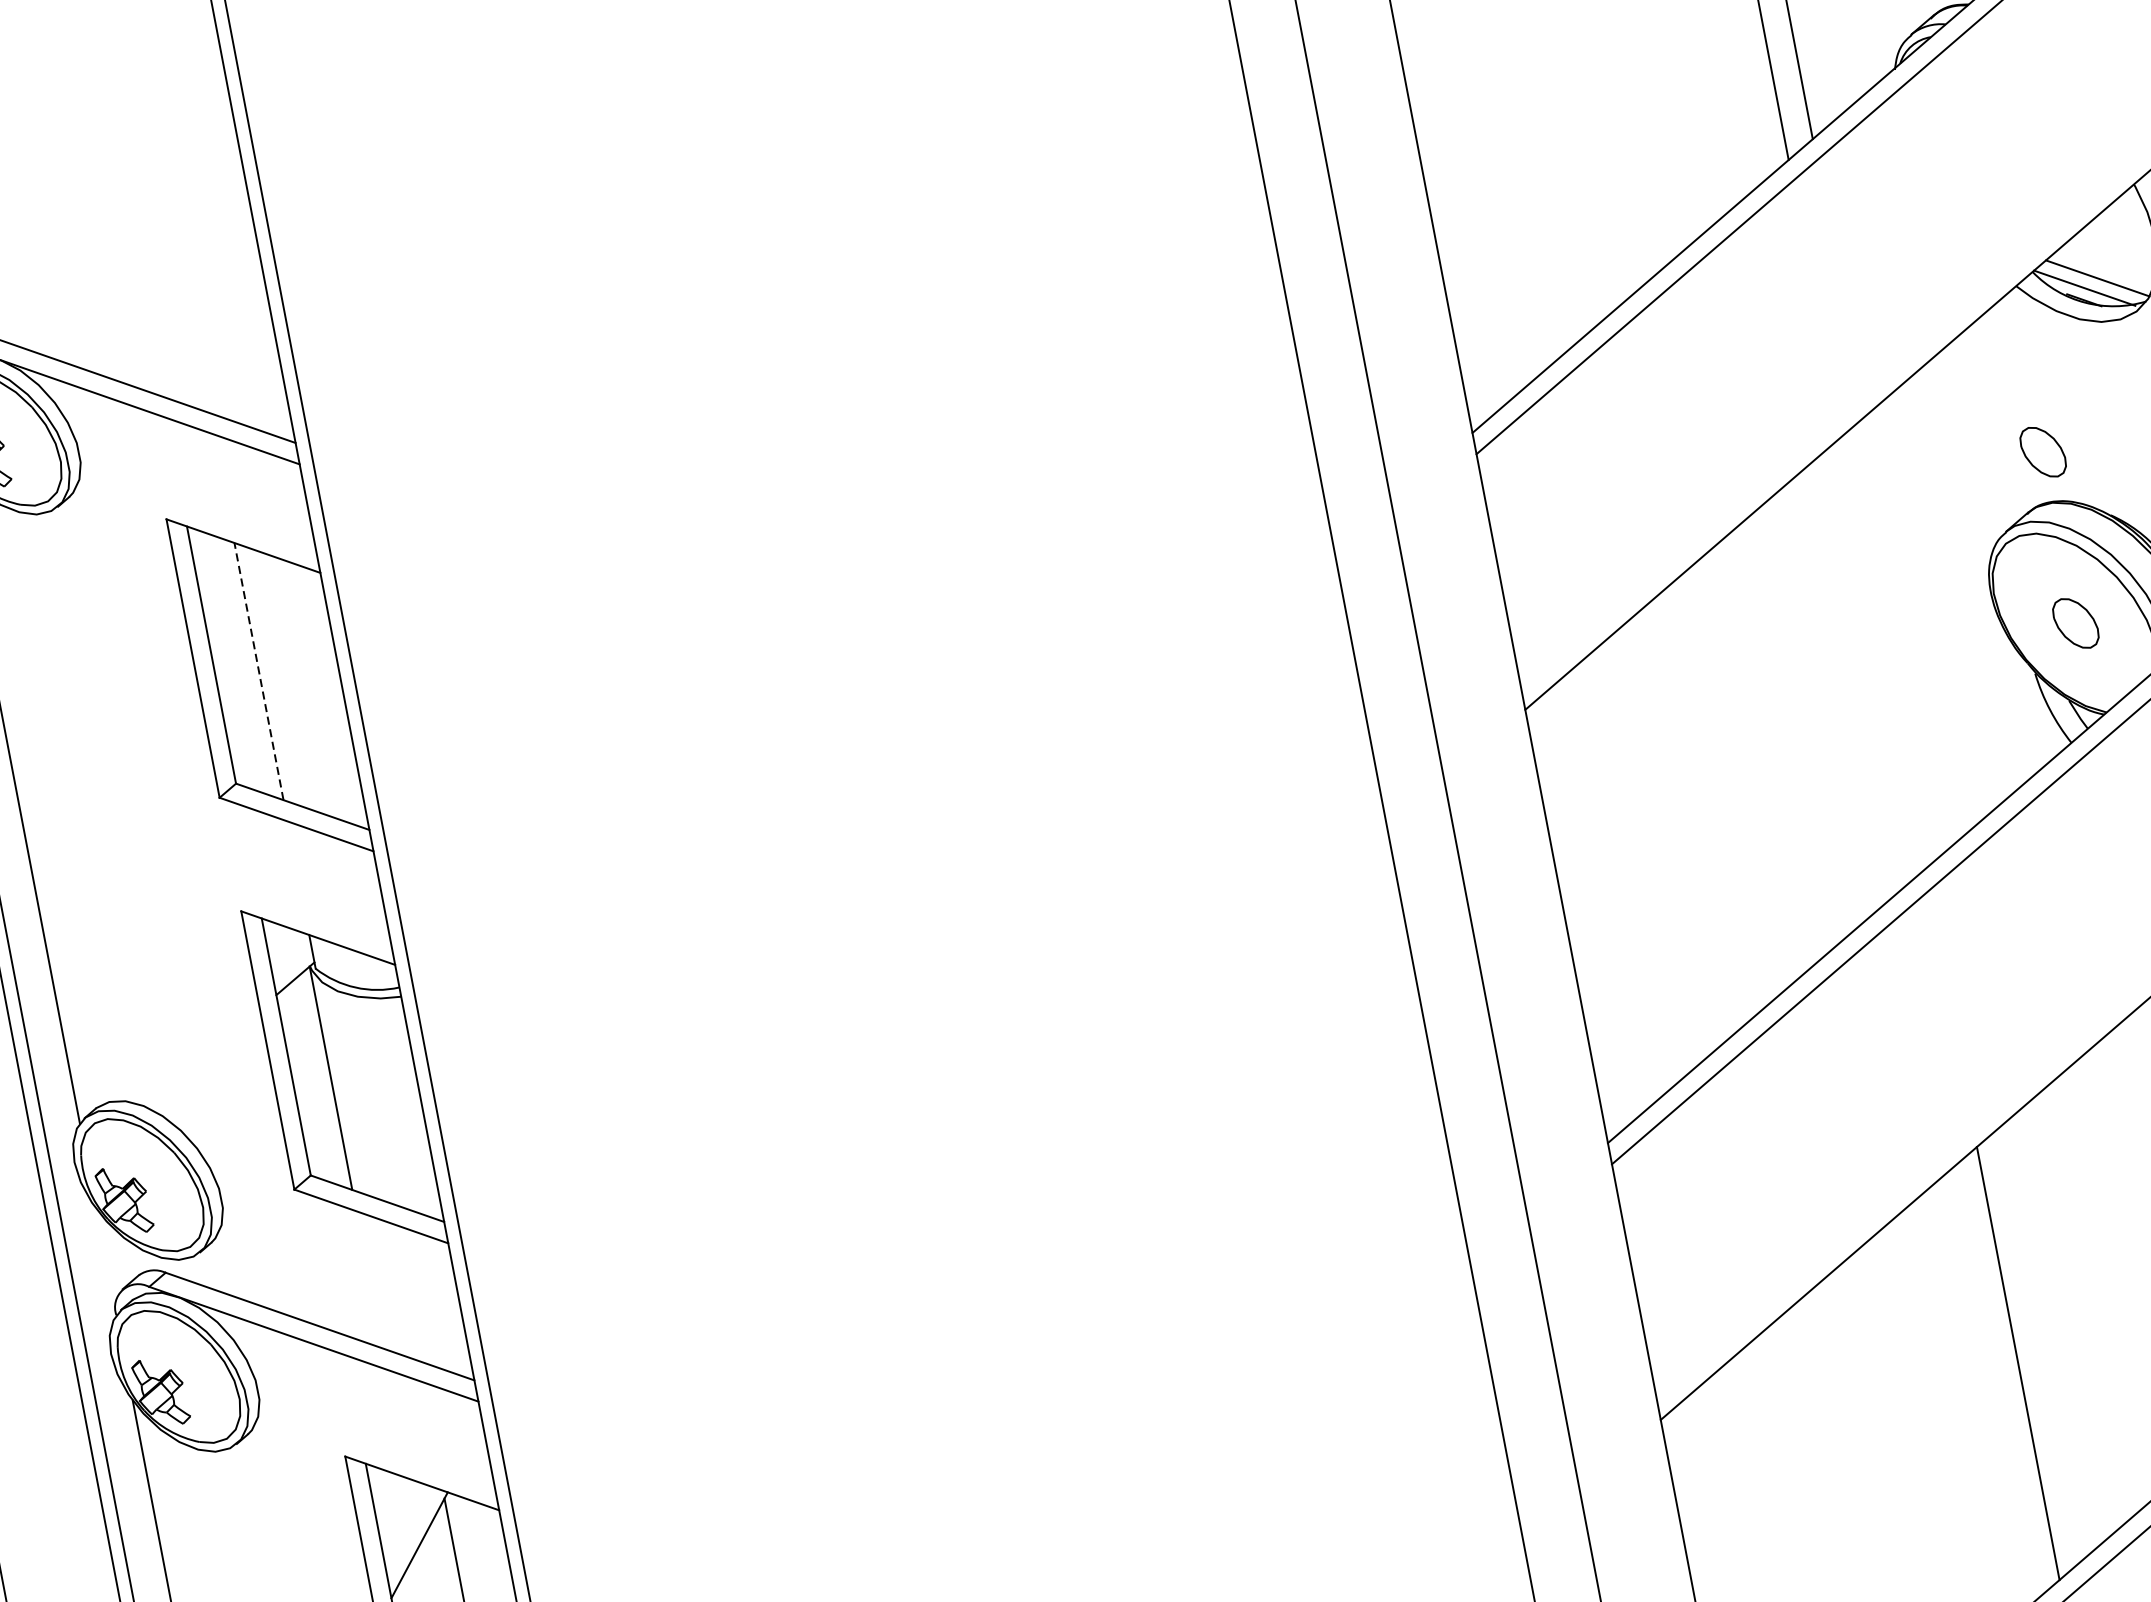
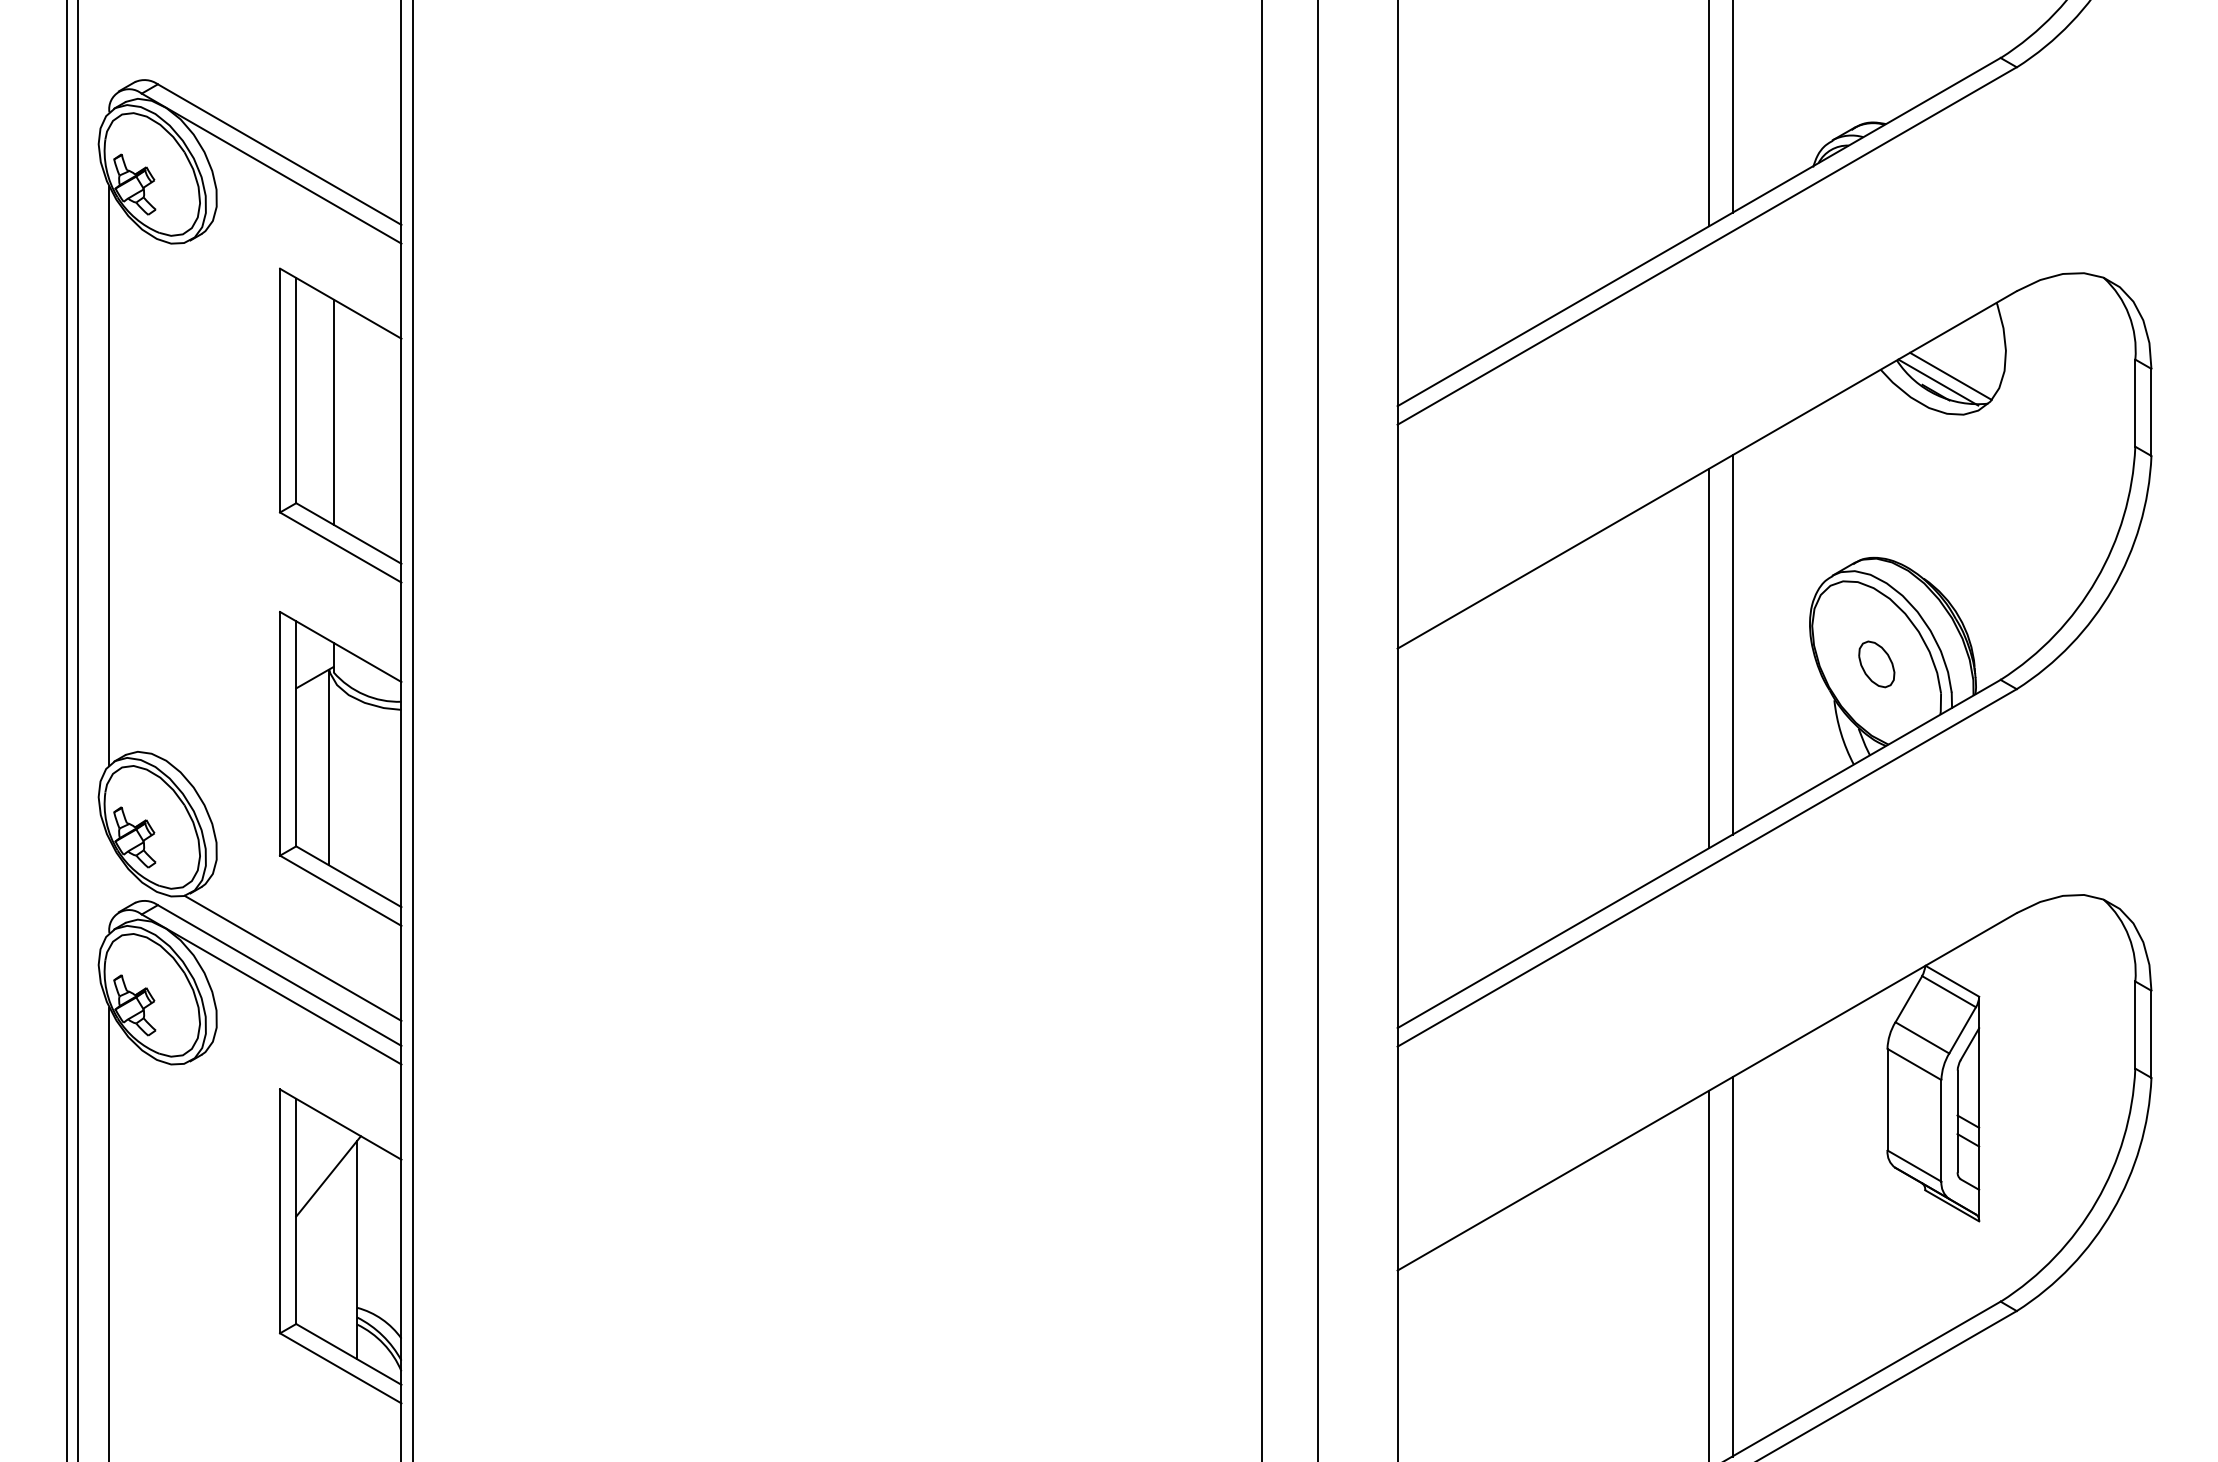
part: (2042, 452) -> (1876, 514), removed
line: (1906, 632) -> (1732, 644), added
line: (1882, 653) -> (1708, 658), added
line: (258, 671) -> (333, 412), dashed -> solid
line: (330, 1303) -> (292, 957), added
line: (2042, 1342) -> (1732, 1266), added

